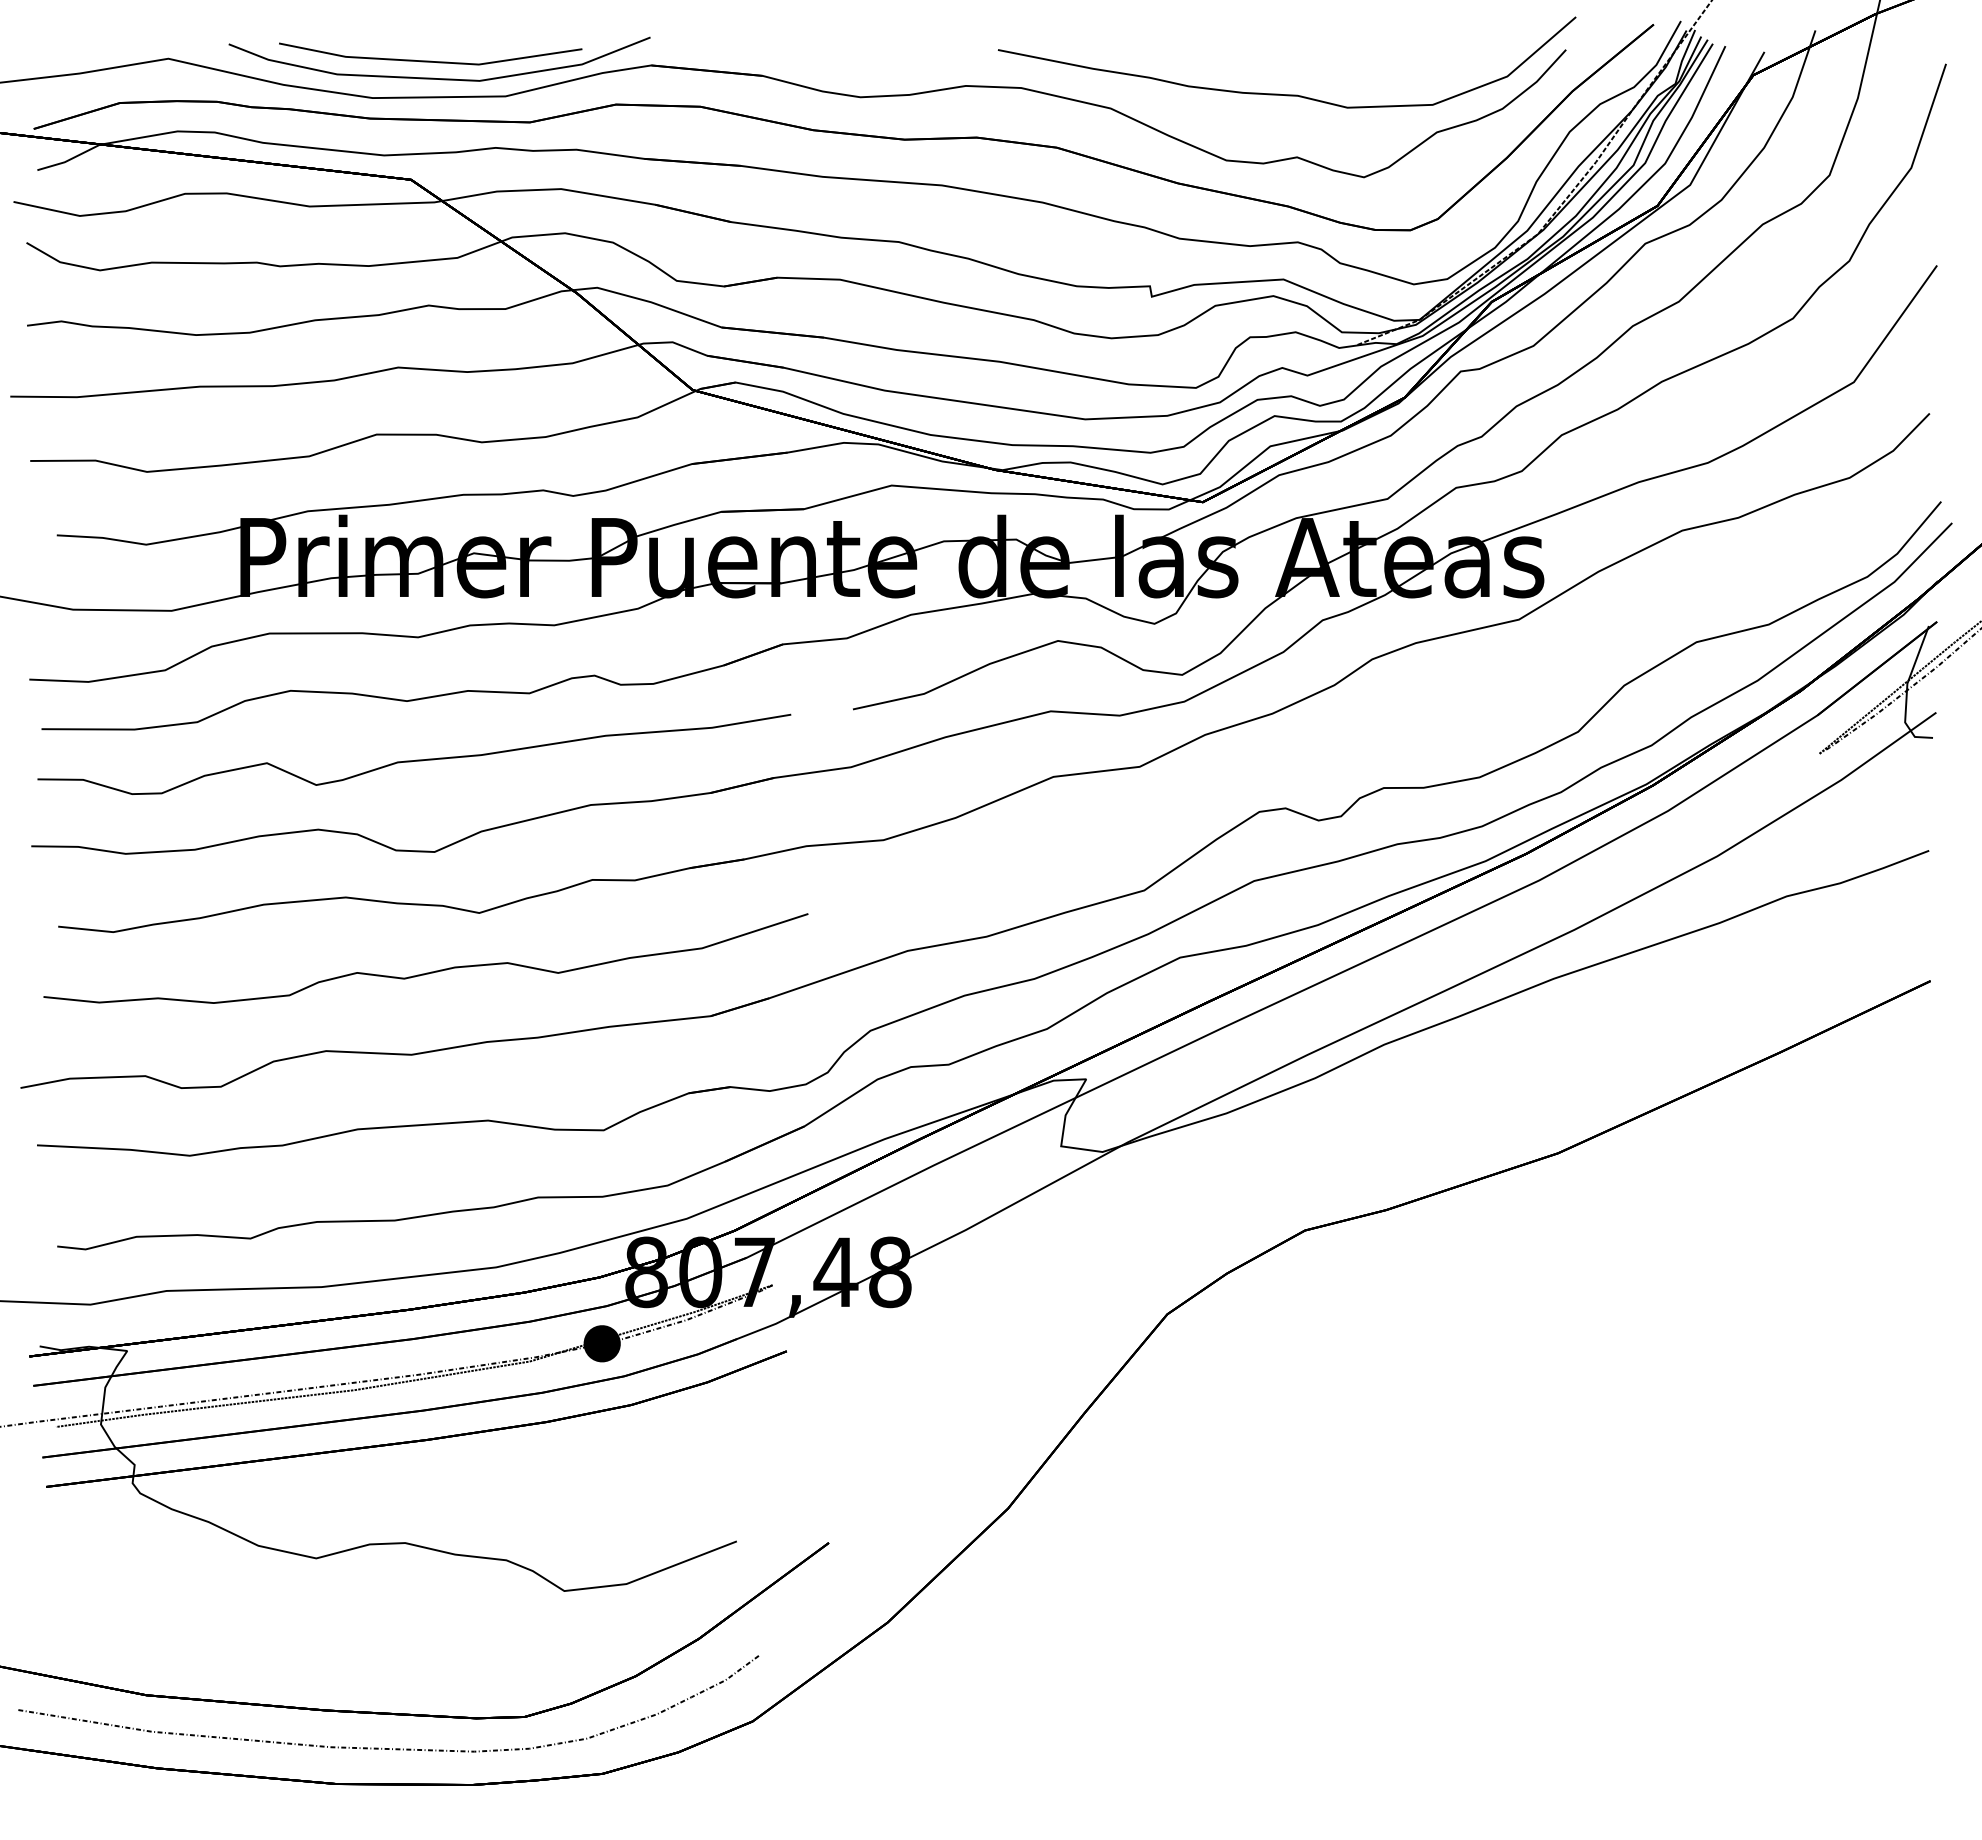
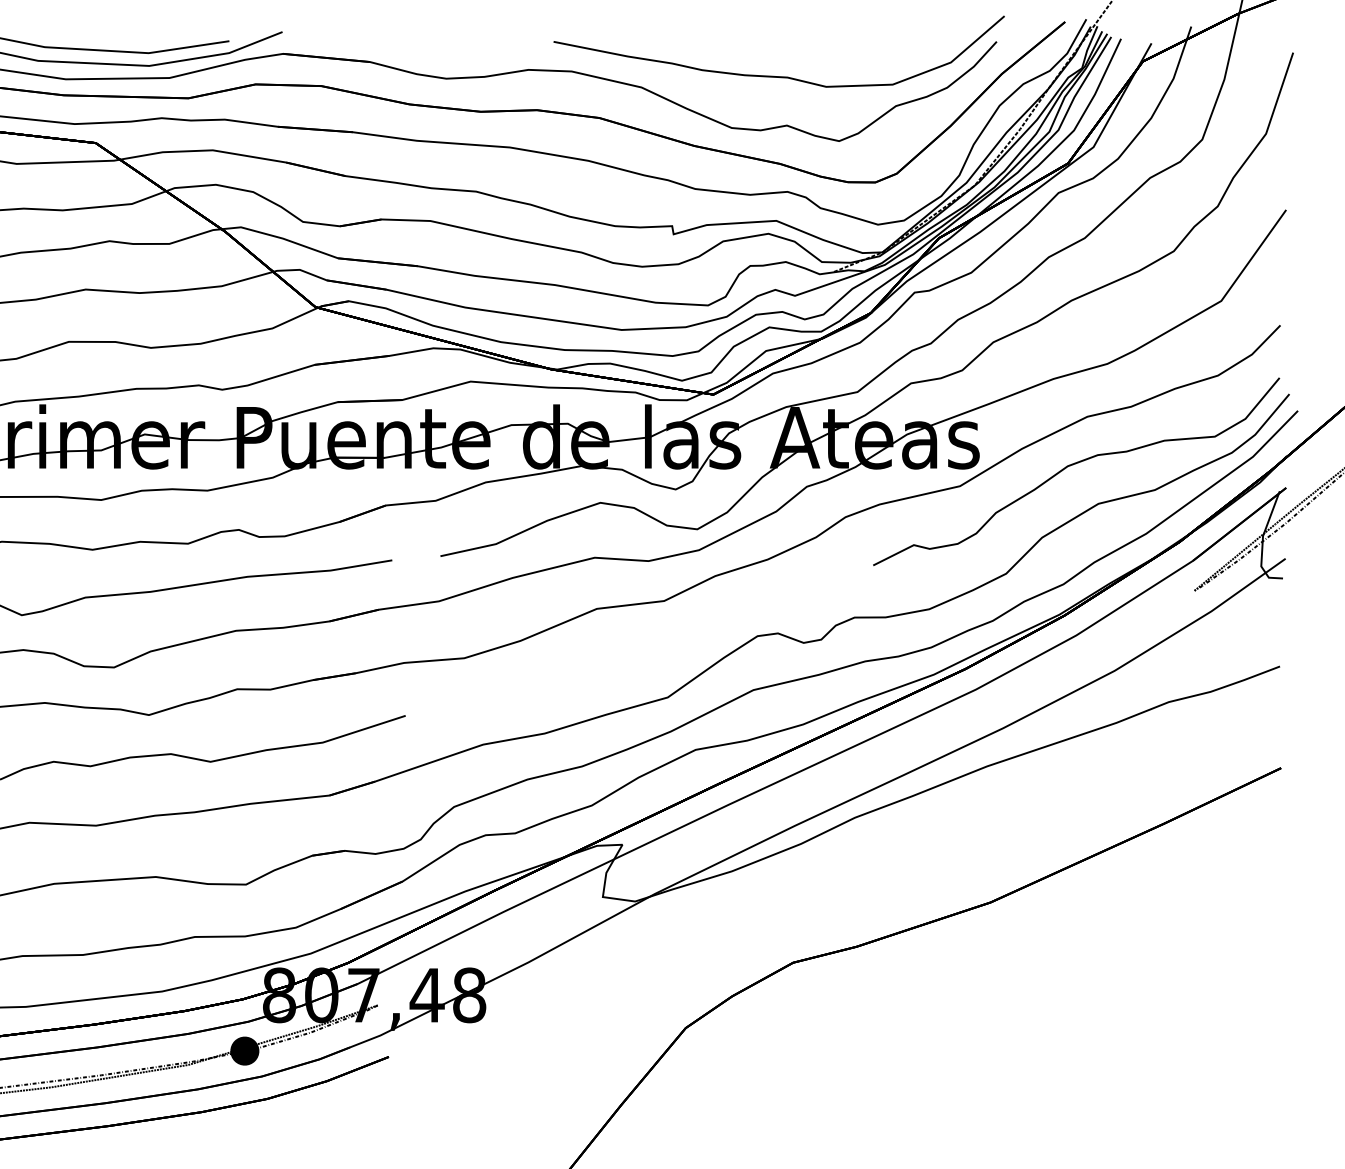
part: (1664, 592) -> (1073, 465), added

